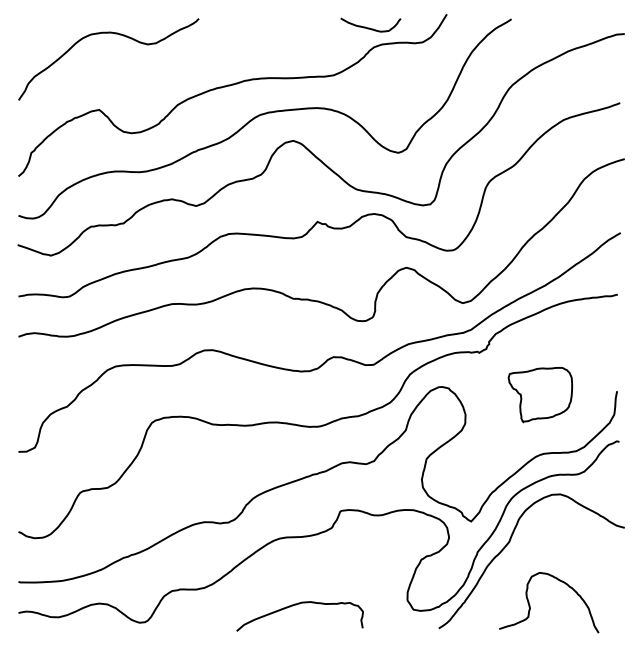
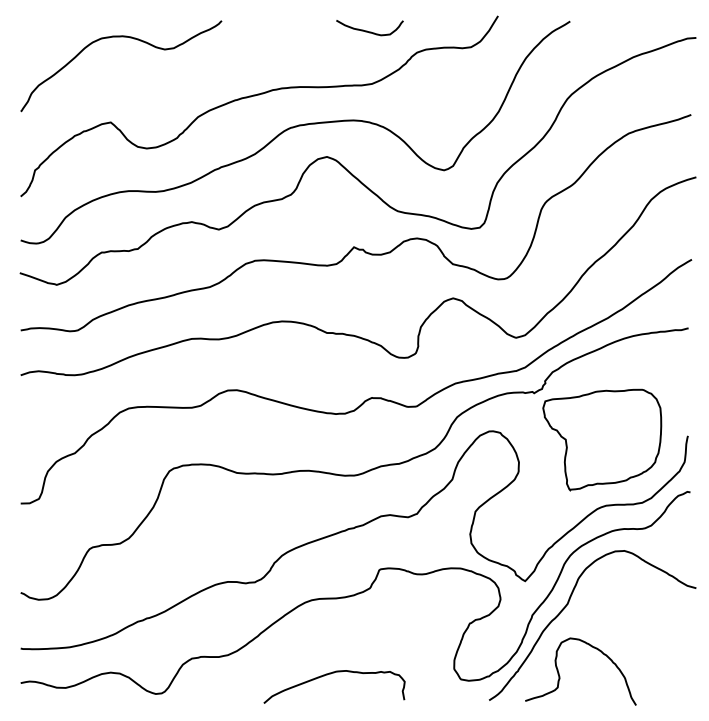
curve: (369, 27) -> (368, 30), moved
part: (540, 394) -> (602, 439), size x1.67
curve: (530, 605) -> (560, 674), moved

